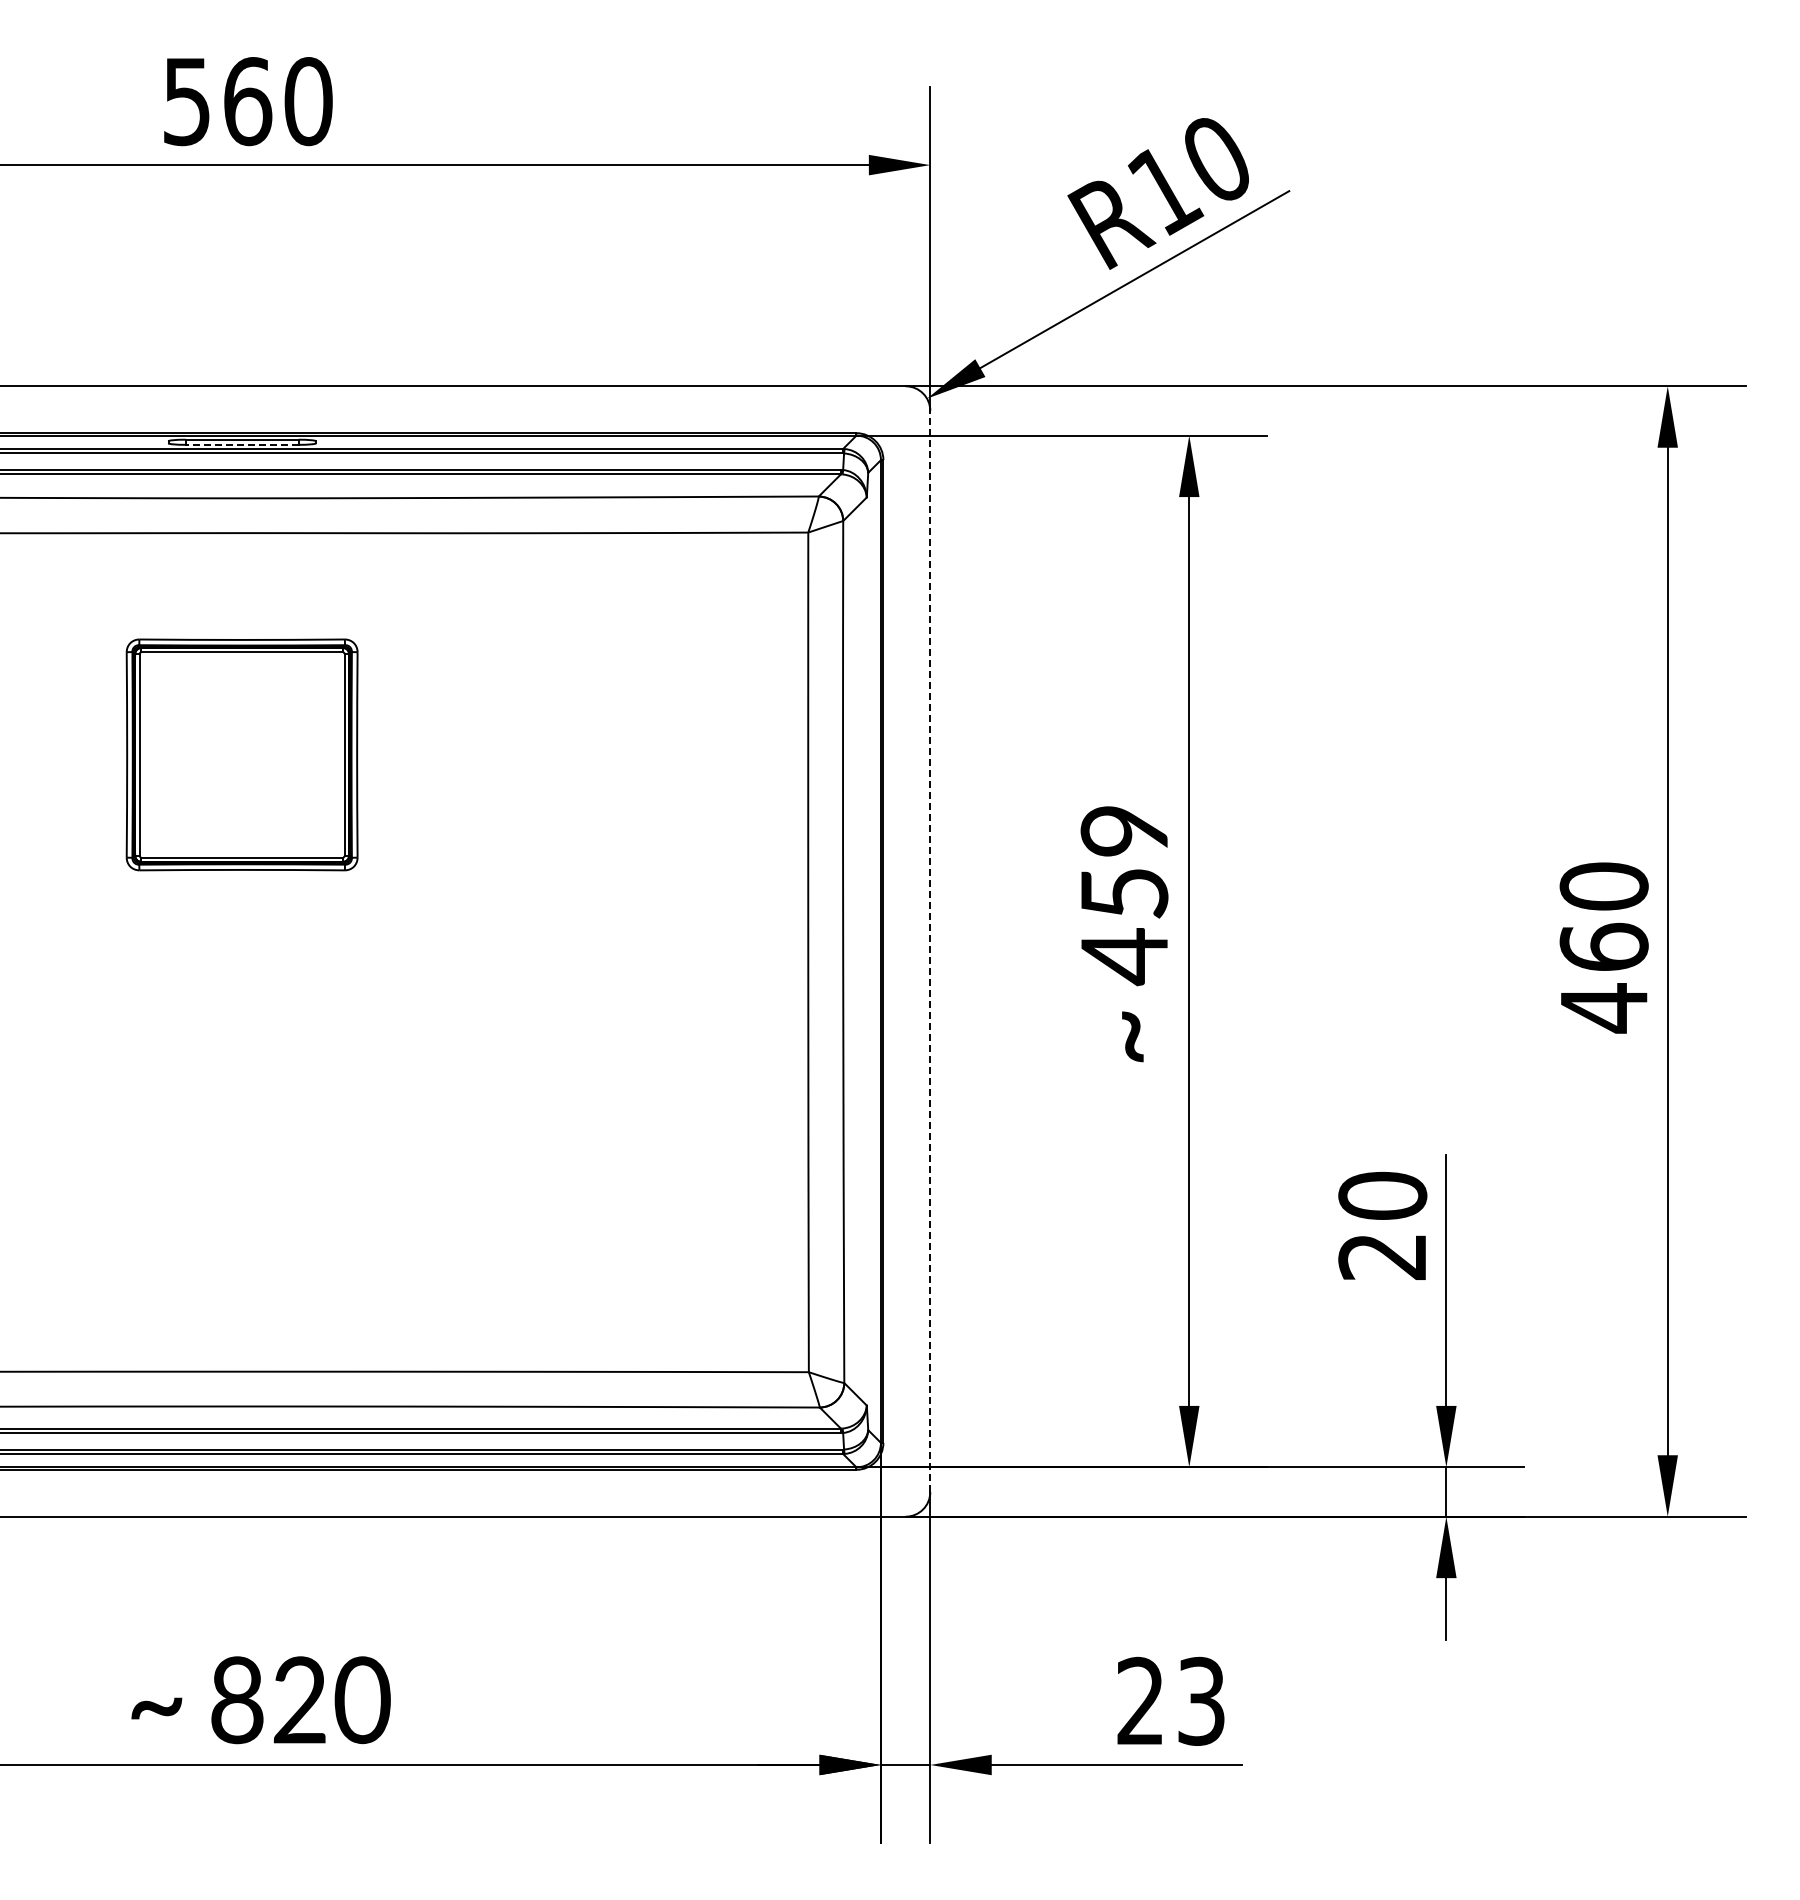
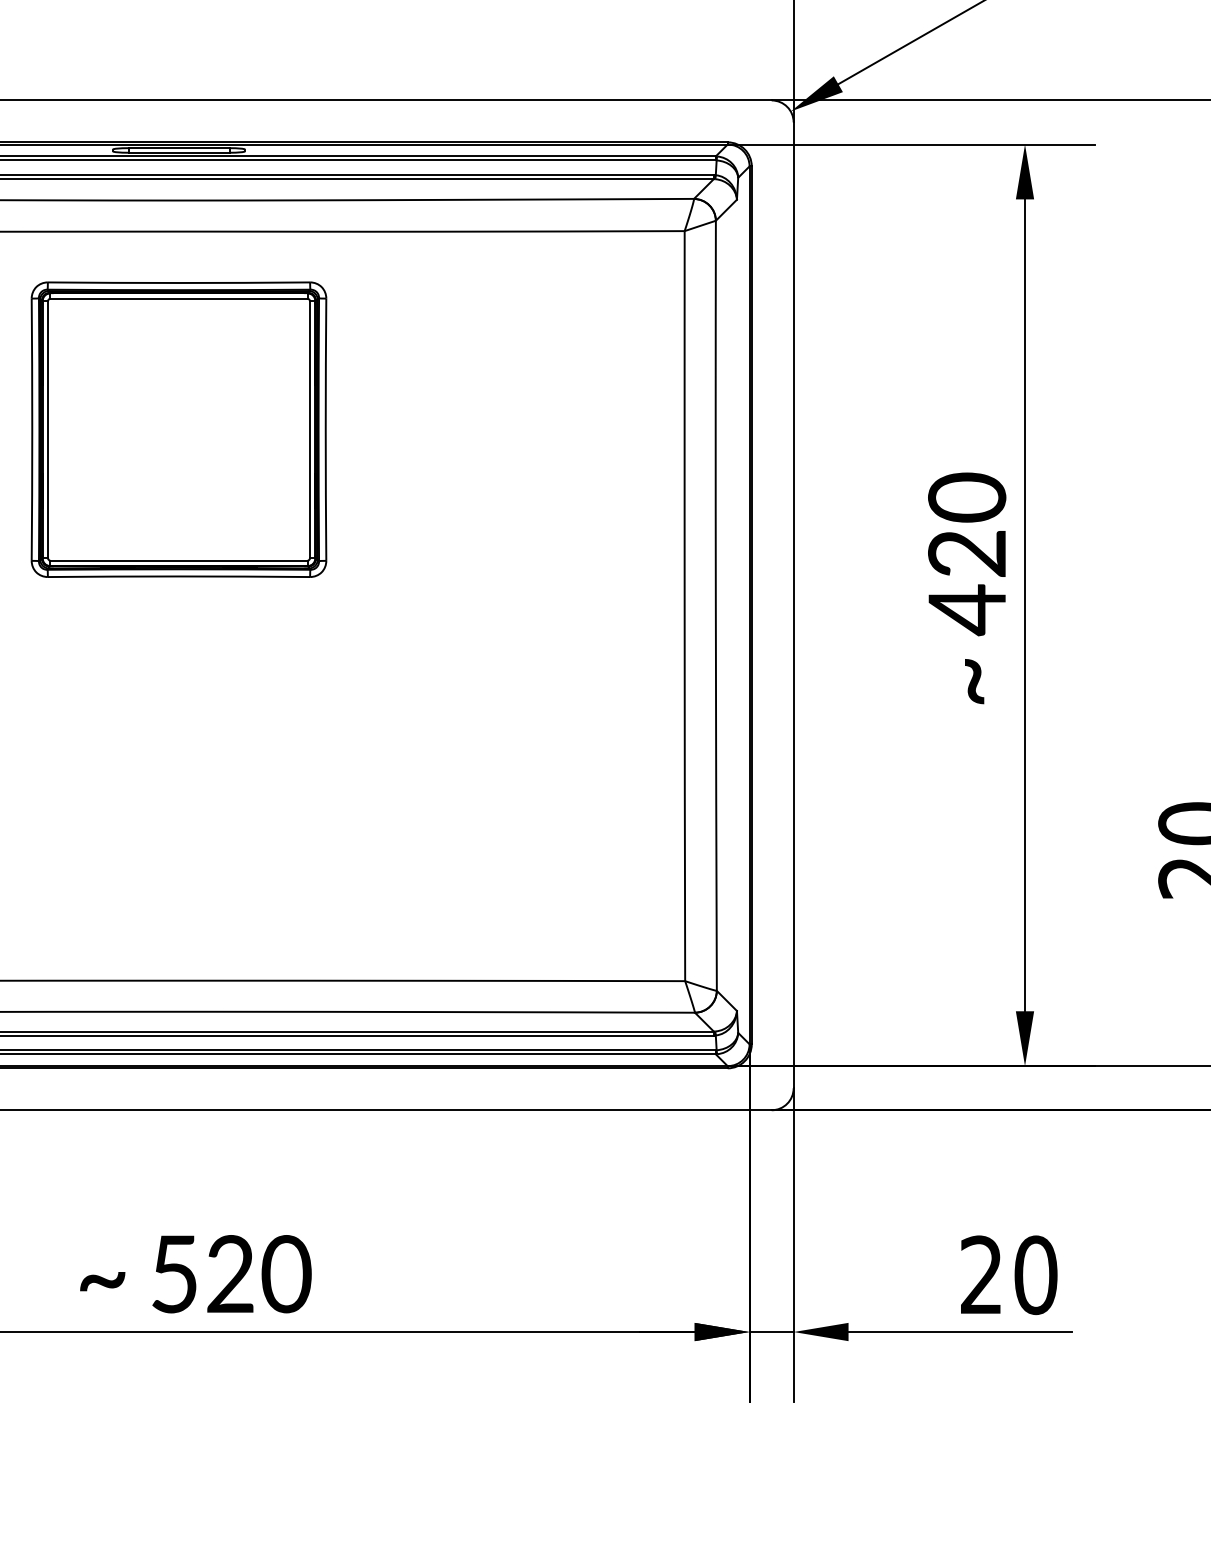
line: (242, 444) -> (179, 152), dashed -> solid
part: (241, 754) -> (178, 429), size x1.43
text: (1124, 860) -> (967, 524), 459 -> 420
line: (930, 951) -> (793, 605), dashed -> solid
text: (237, 1700) -> (174, 1274), 820 -> 520
text: (1201, 1700) -> (1035, 1274), 23 -> 20

